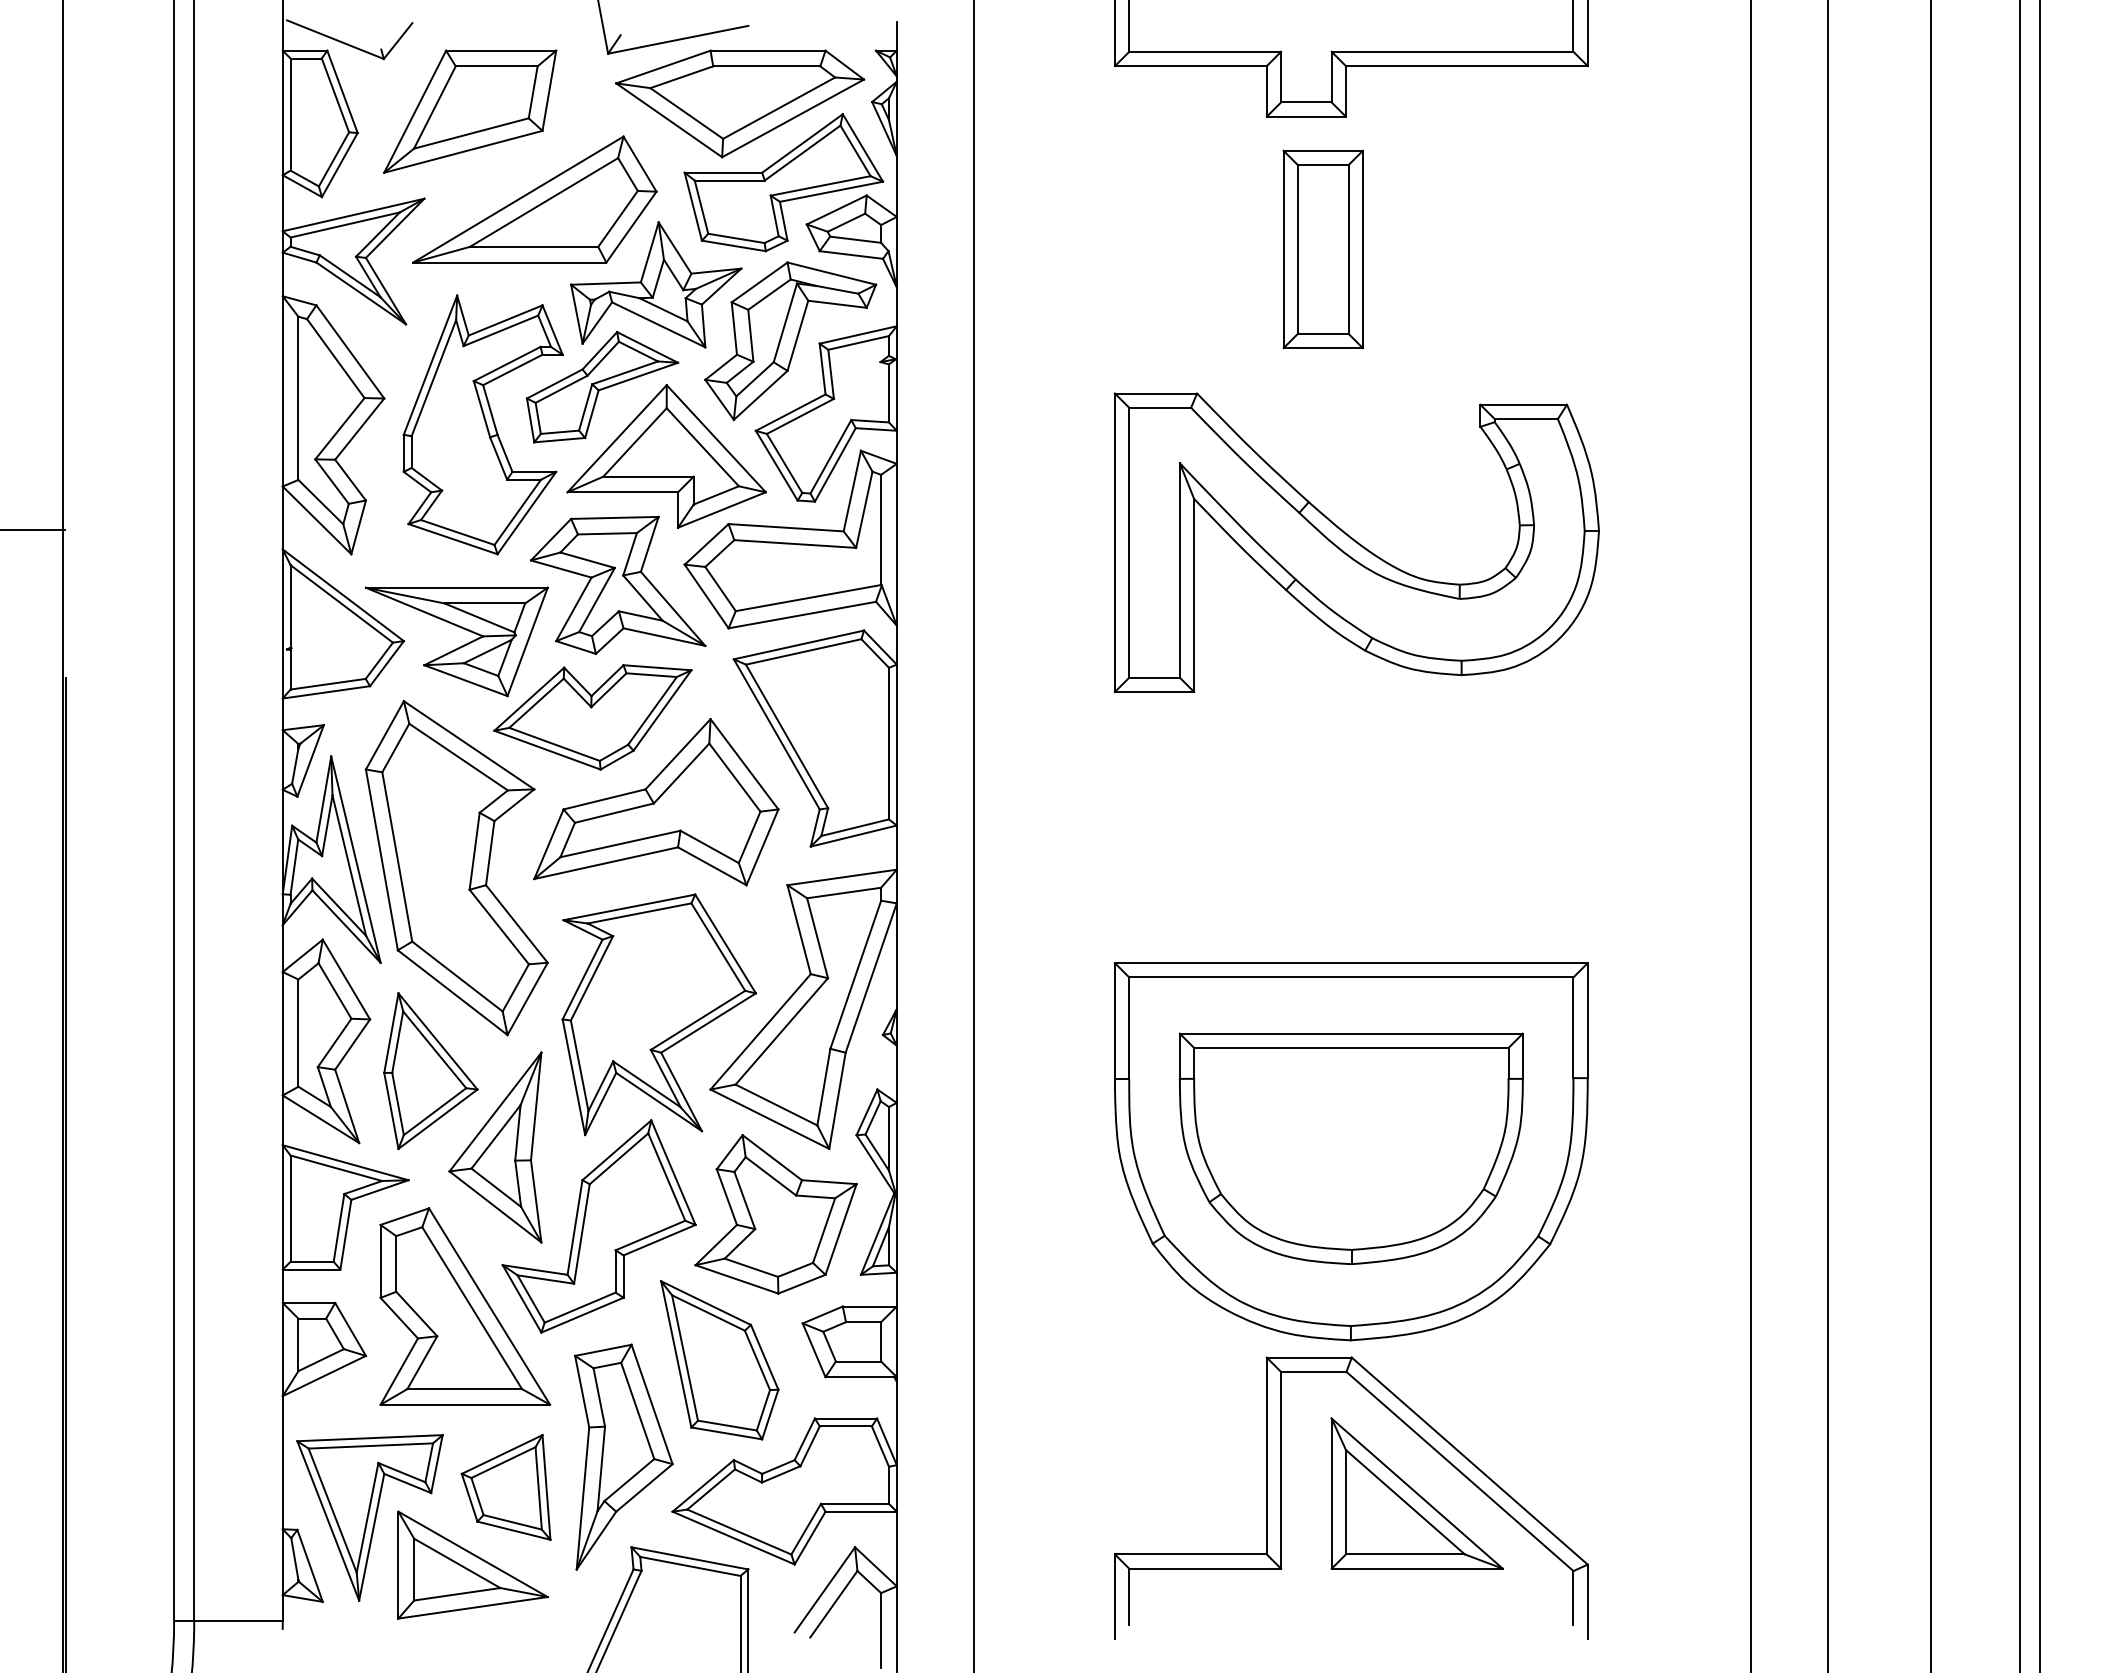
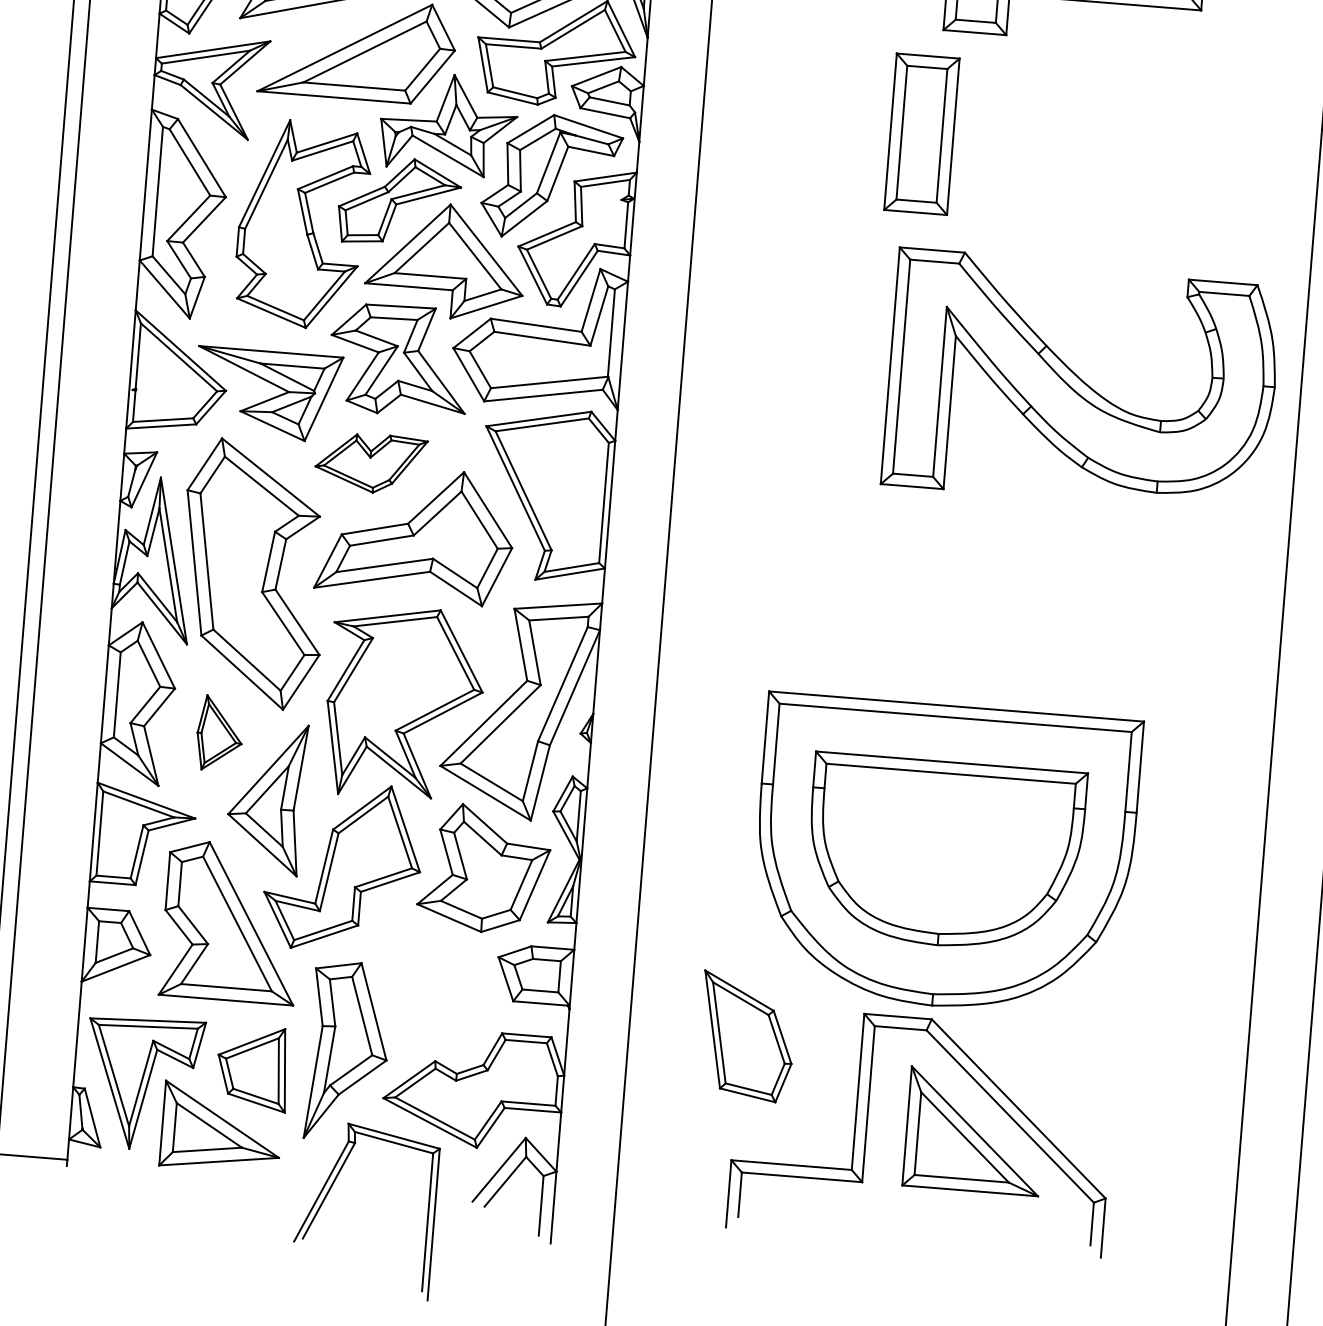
part: (1322, 249) -> (921, 134), moved
part: (1356, 542) -> (1081, 380), moved
part: (592, 717) -> (370, 463), size x0.7
part: (430, 1071) -> (219, 733), size x0.6
part: (719, 1360) -> (746, 1037), moved

